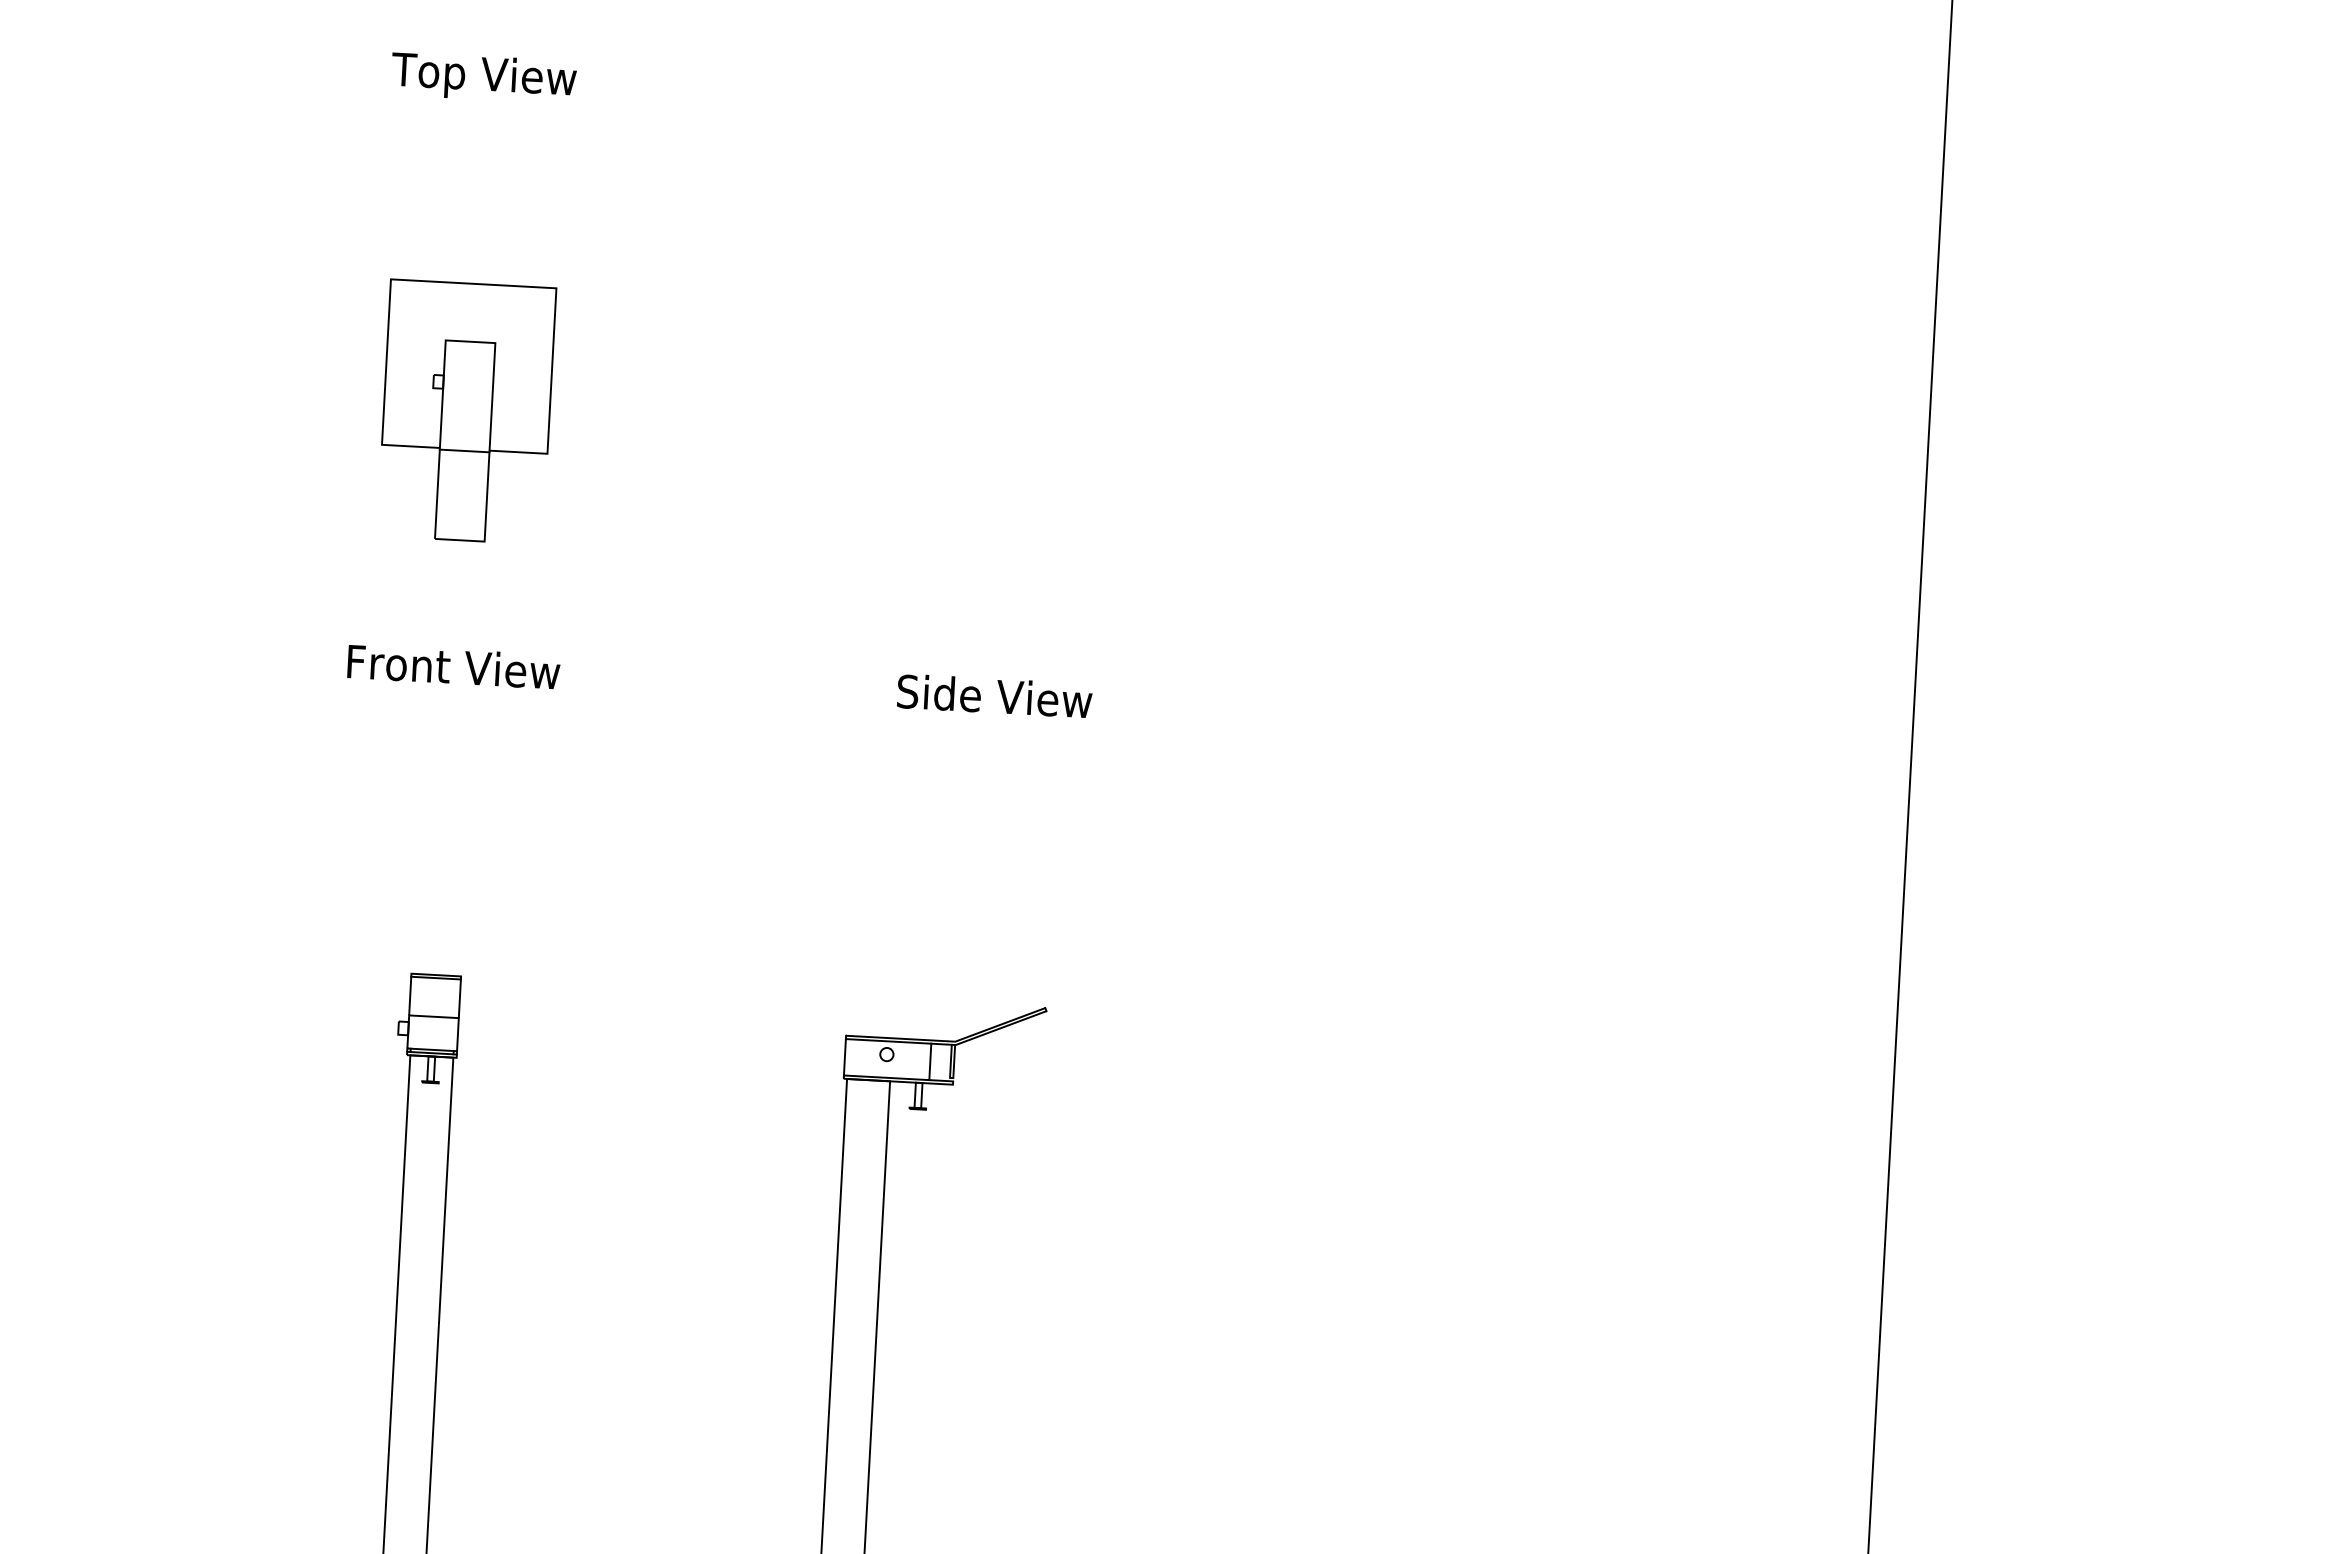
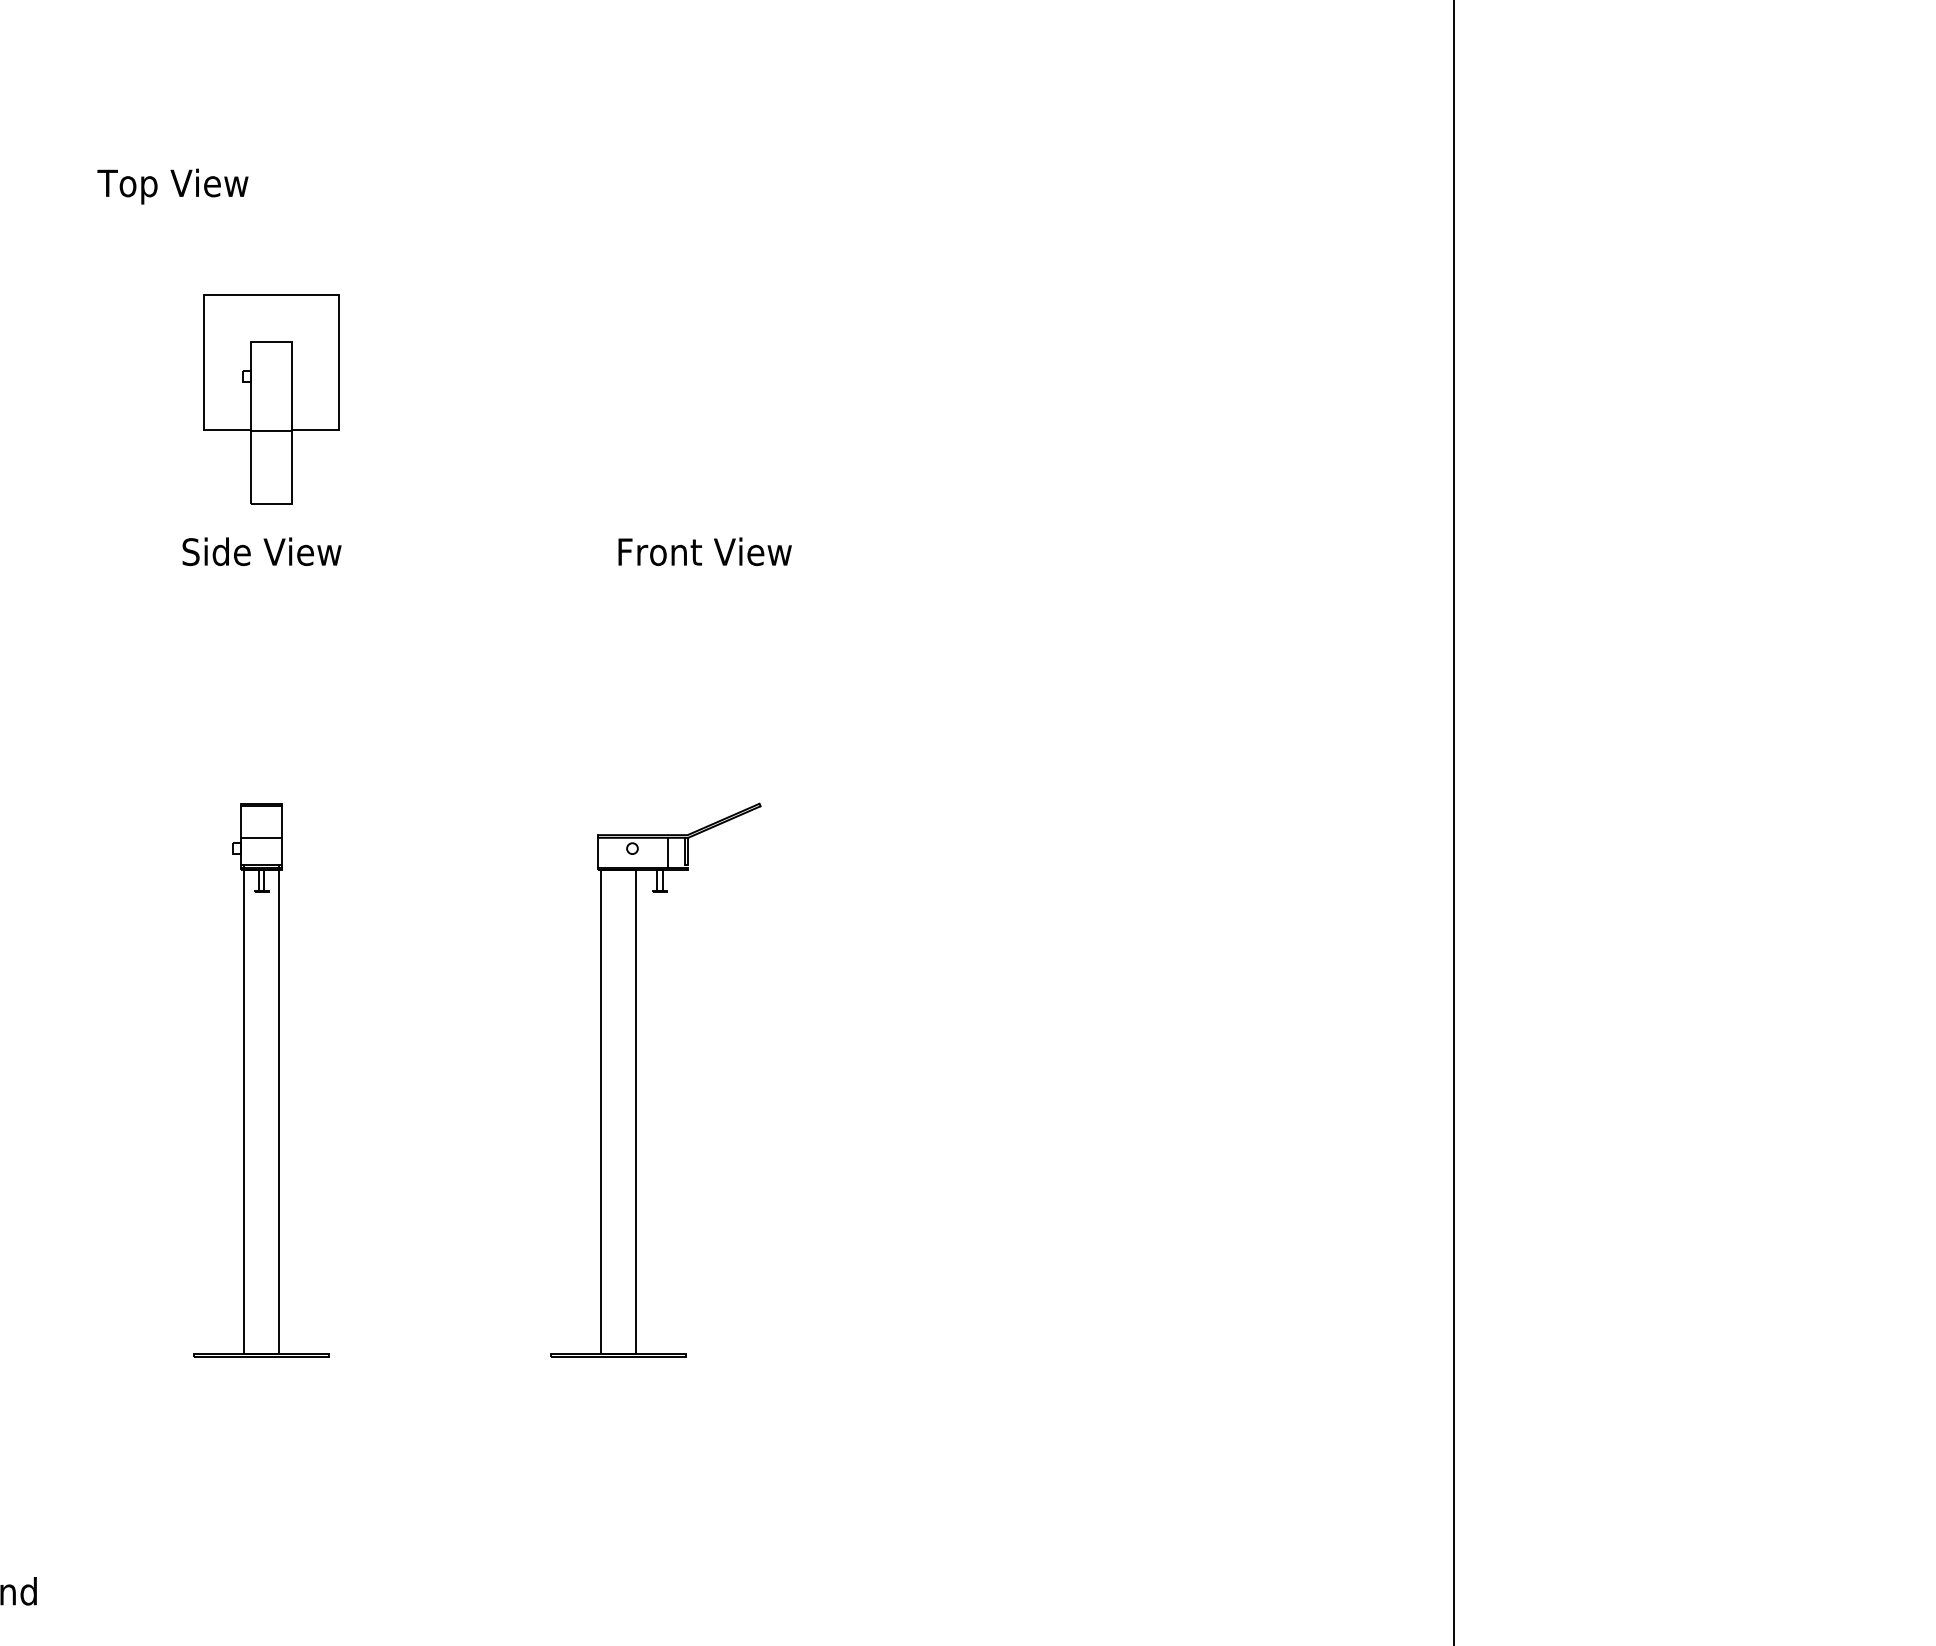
text: (483, 77) -> (172, 186), moved
part: (466, 411) -> (271, 399), moved
text: (453, 666) -> (262, 551), Front View -> Side View
text: (994, 695) -> (704, 551), Side View -> Front View

